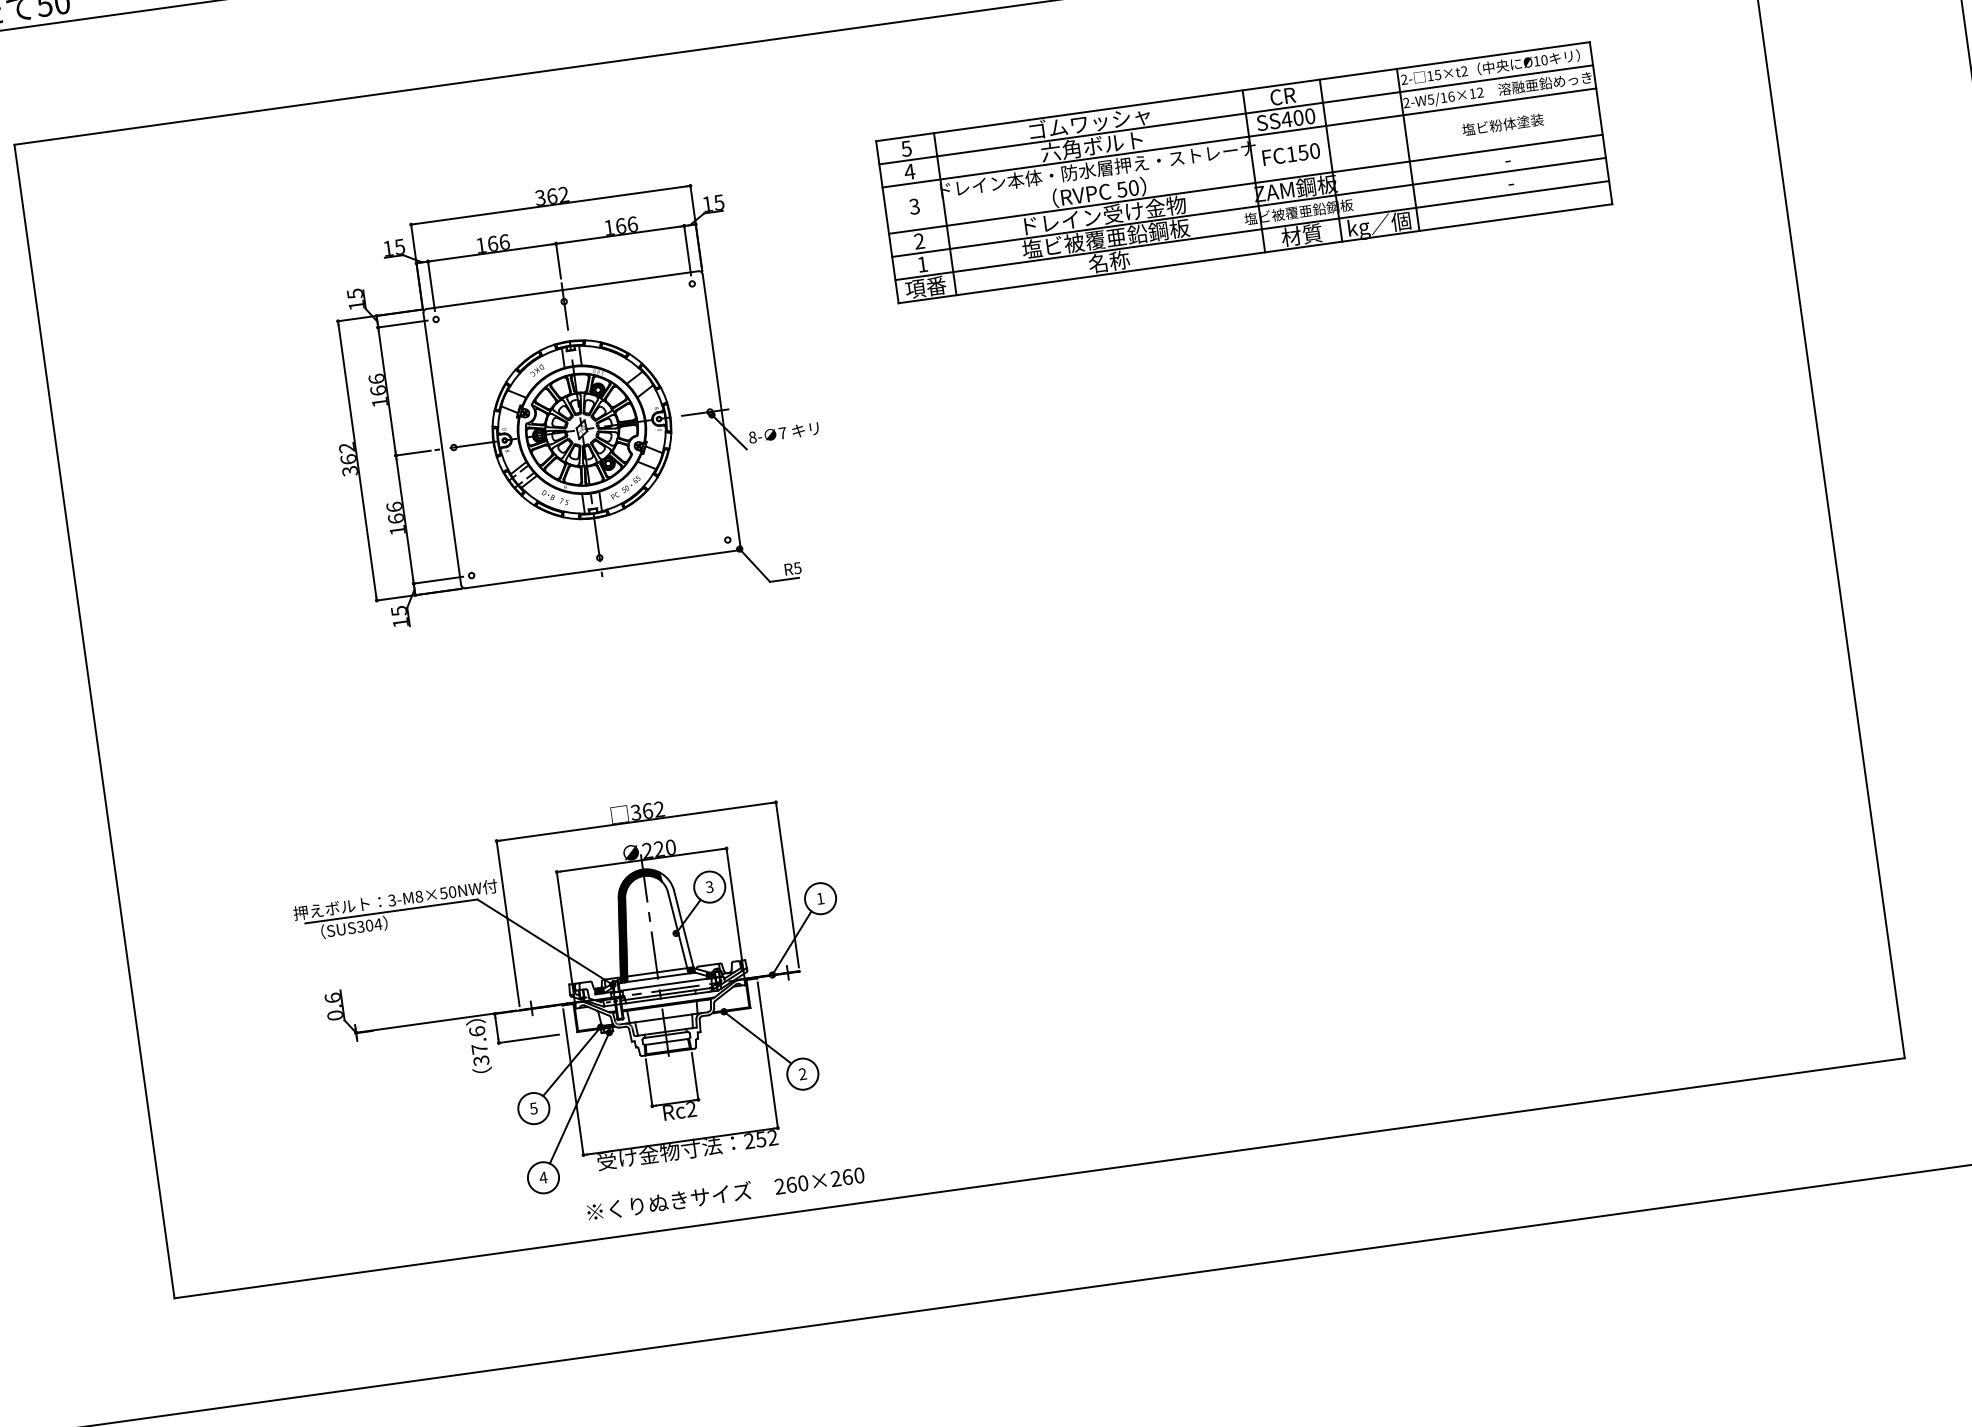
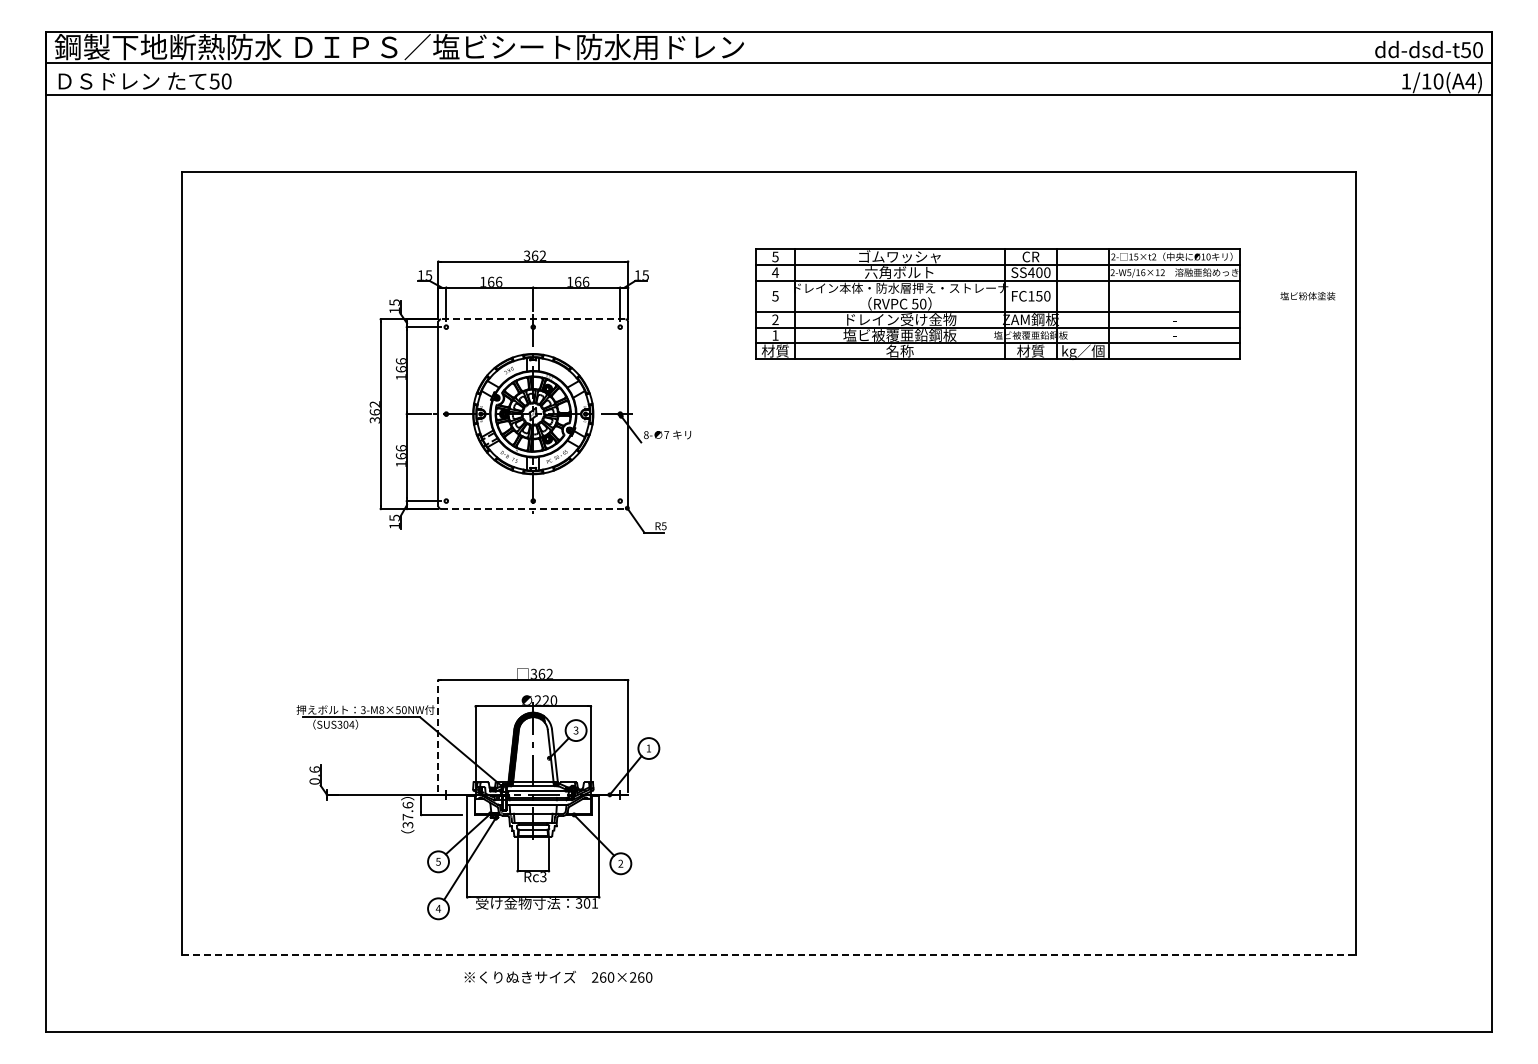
text: (1502, 125) -> (1307, 296), moved
text: (914, 205) -> (775, 295), 3 -> 5
text: (925, 286) -> (775, 350), 項番 -> 材質
line: (561, 290) -> (532, 319), solid -> dashed
line: (601, 568) -> (533, 508), solid -> dashed
line: (508, 922) -> (438, 735), solid -> dashed
text: (691, 1110) -> (543, 877), Rc2 -> Rc3
text: (760, 1139) -> (586, 903), 252 -> 301
line: (1040, 1177) -> (769, 954), solid -> dashed
text: (725, 1194) -> (558, 977), moved

